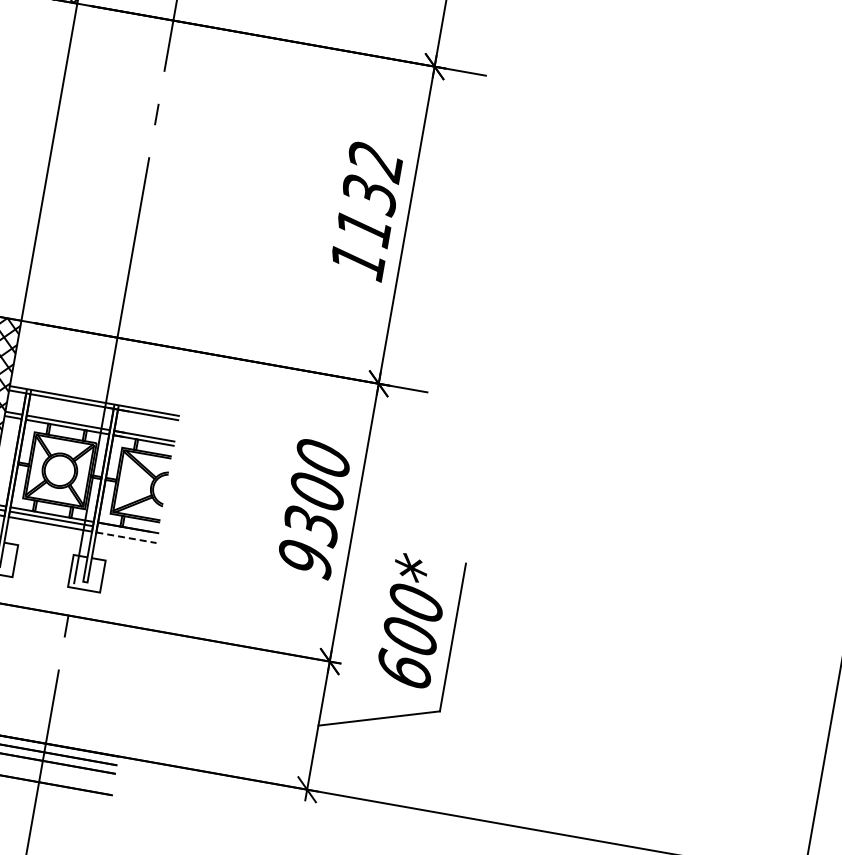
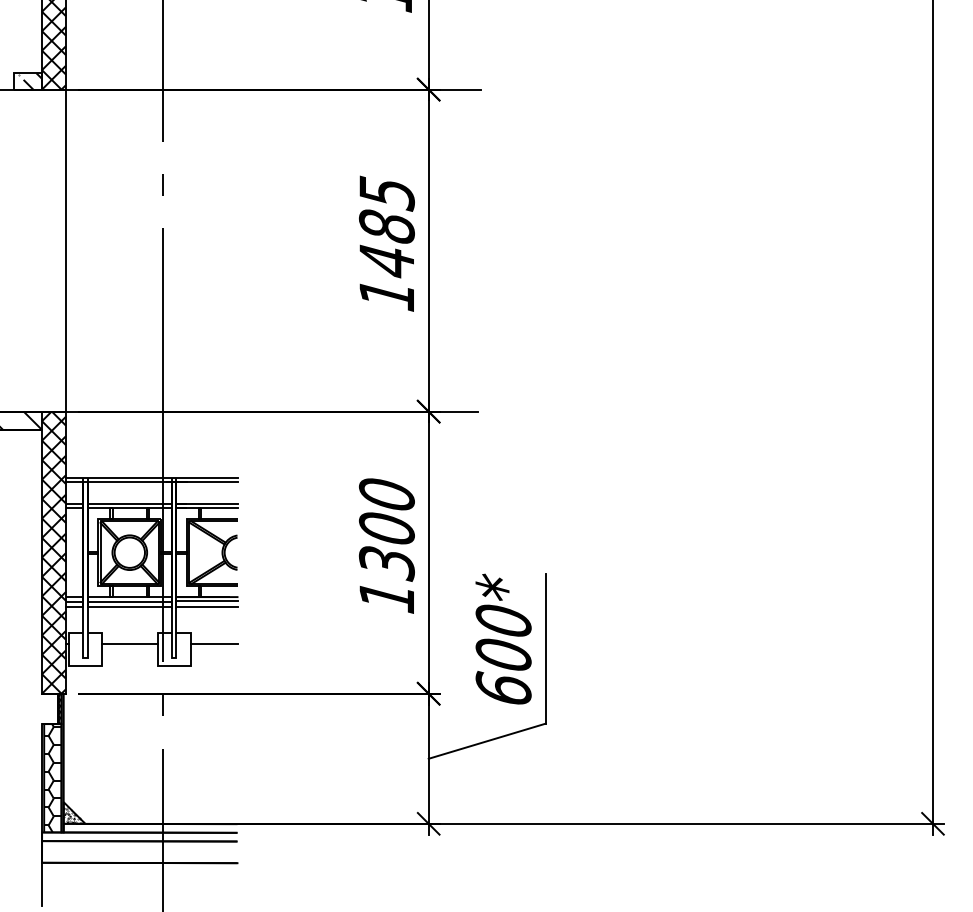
text: (369, 194) -> (386, 226), 1132 -> 1485
line: (126, 532) -> (206, 601), added
line: (125, 538) -> (206, 607), dashed -> solid
text: (304, 559) -> (386, 597), 9300 -> 1300
line: (43, 561) -> (129, 644), added
line: (126, 575) -> (213, 644), added

